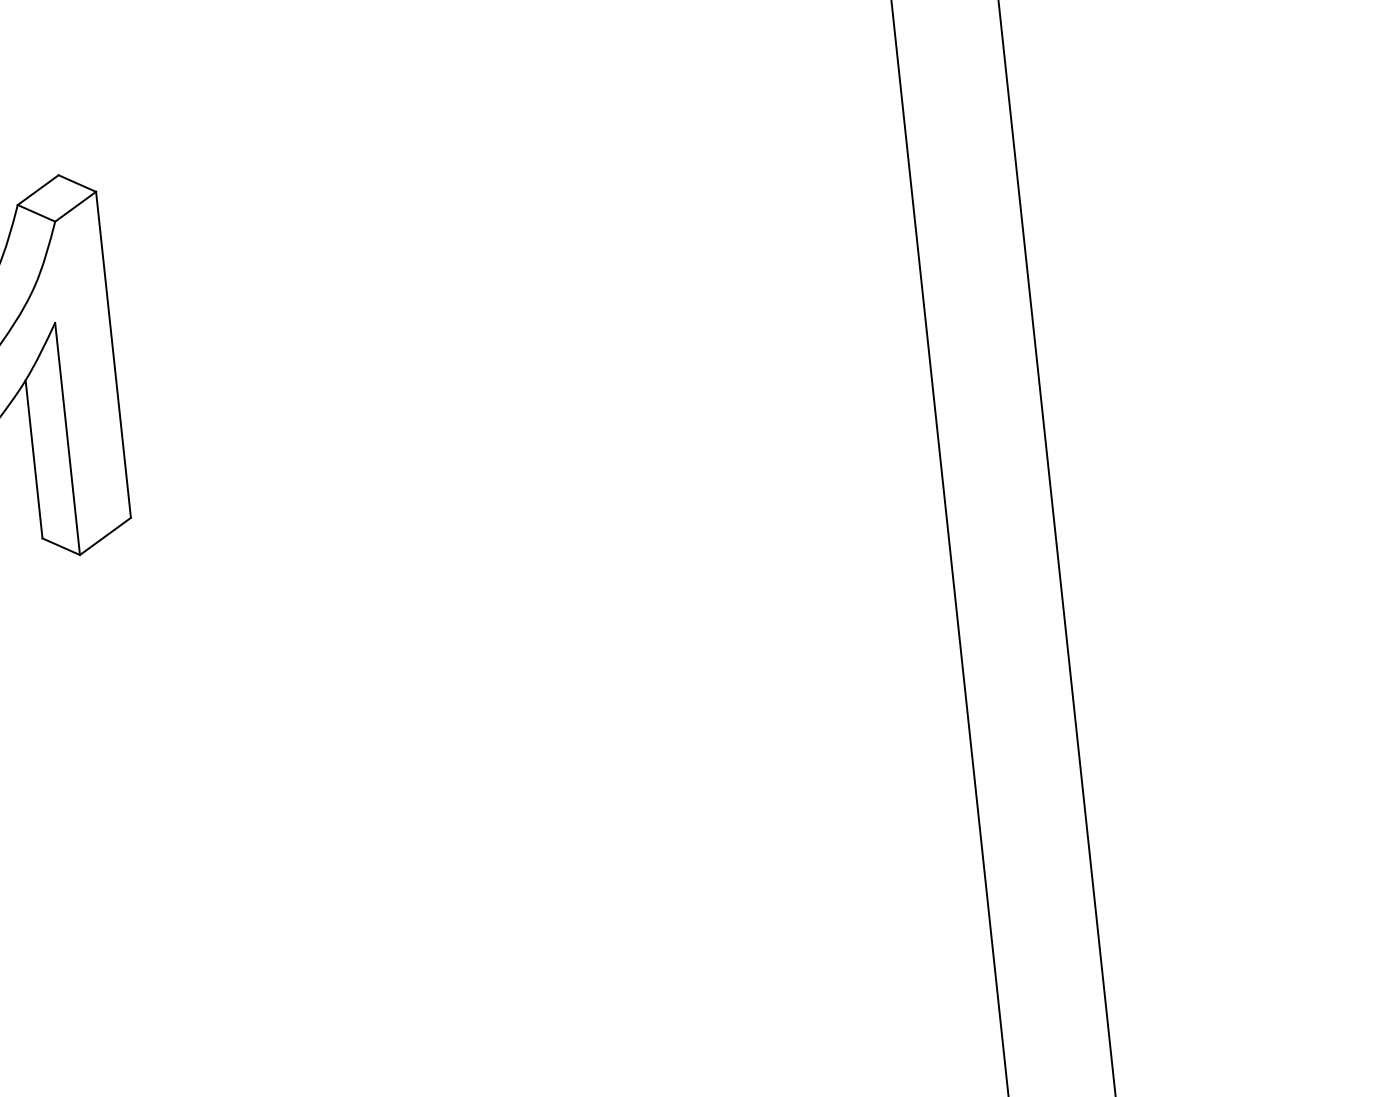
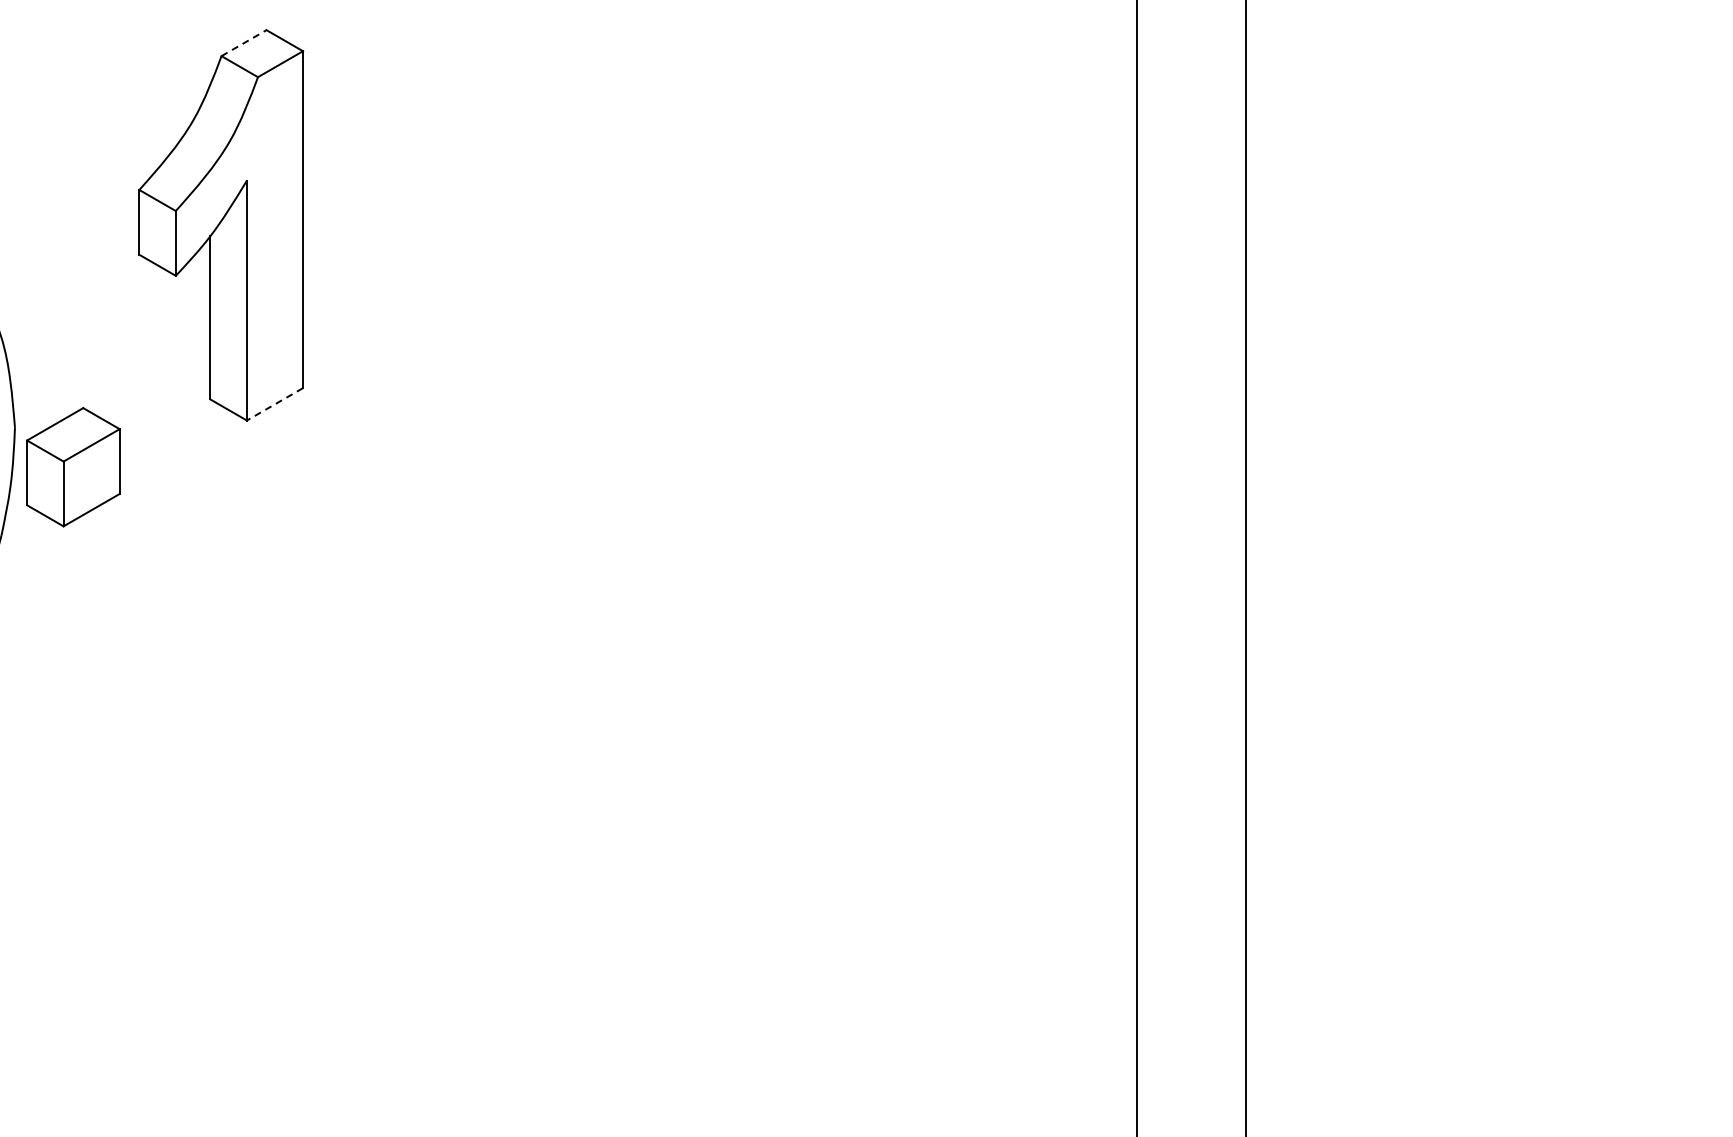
line: (38, 190) -> (244, 43), solid -> dashed
line: (105, 536) -> (274, 404), solid -> dashed

